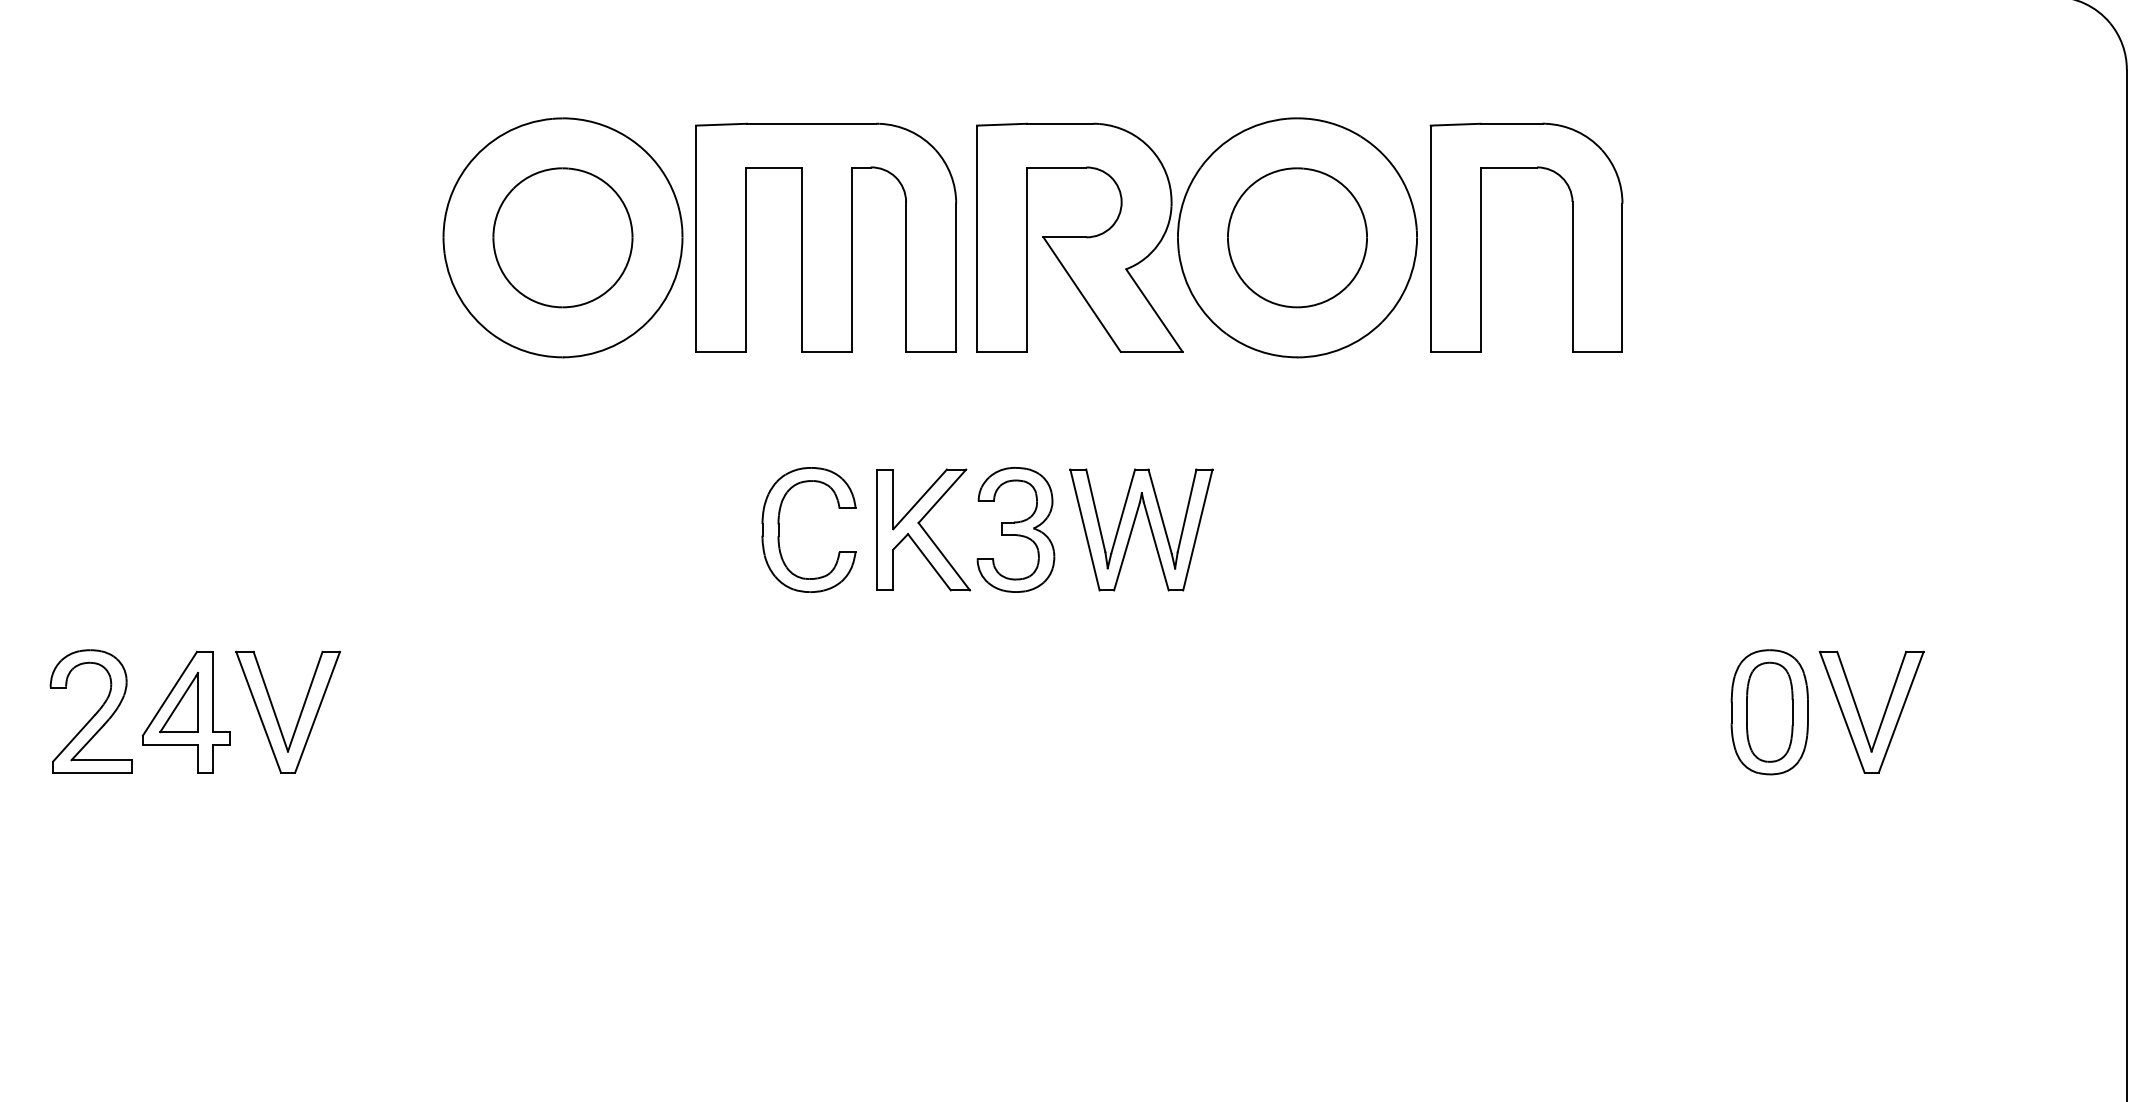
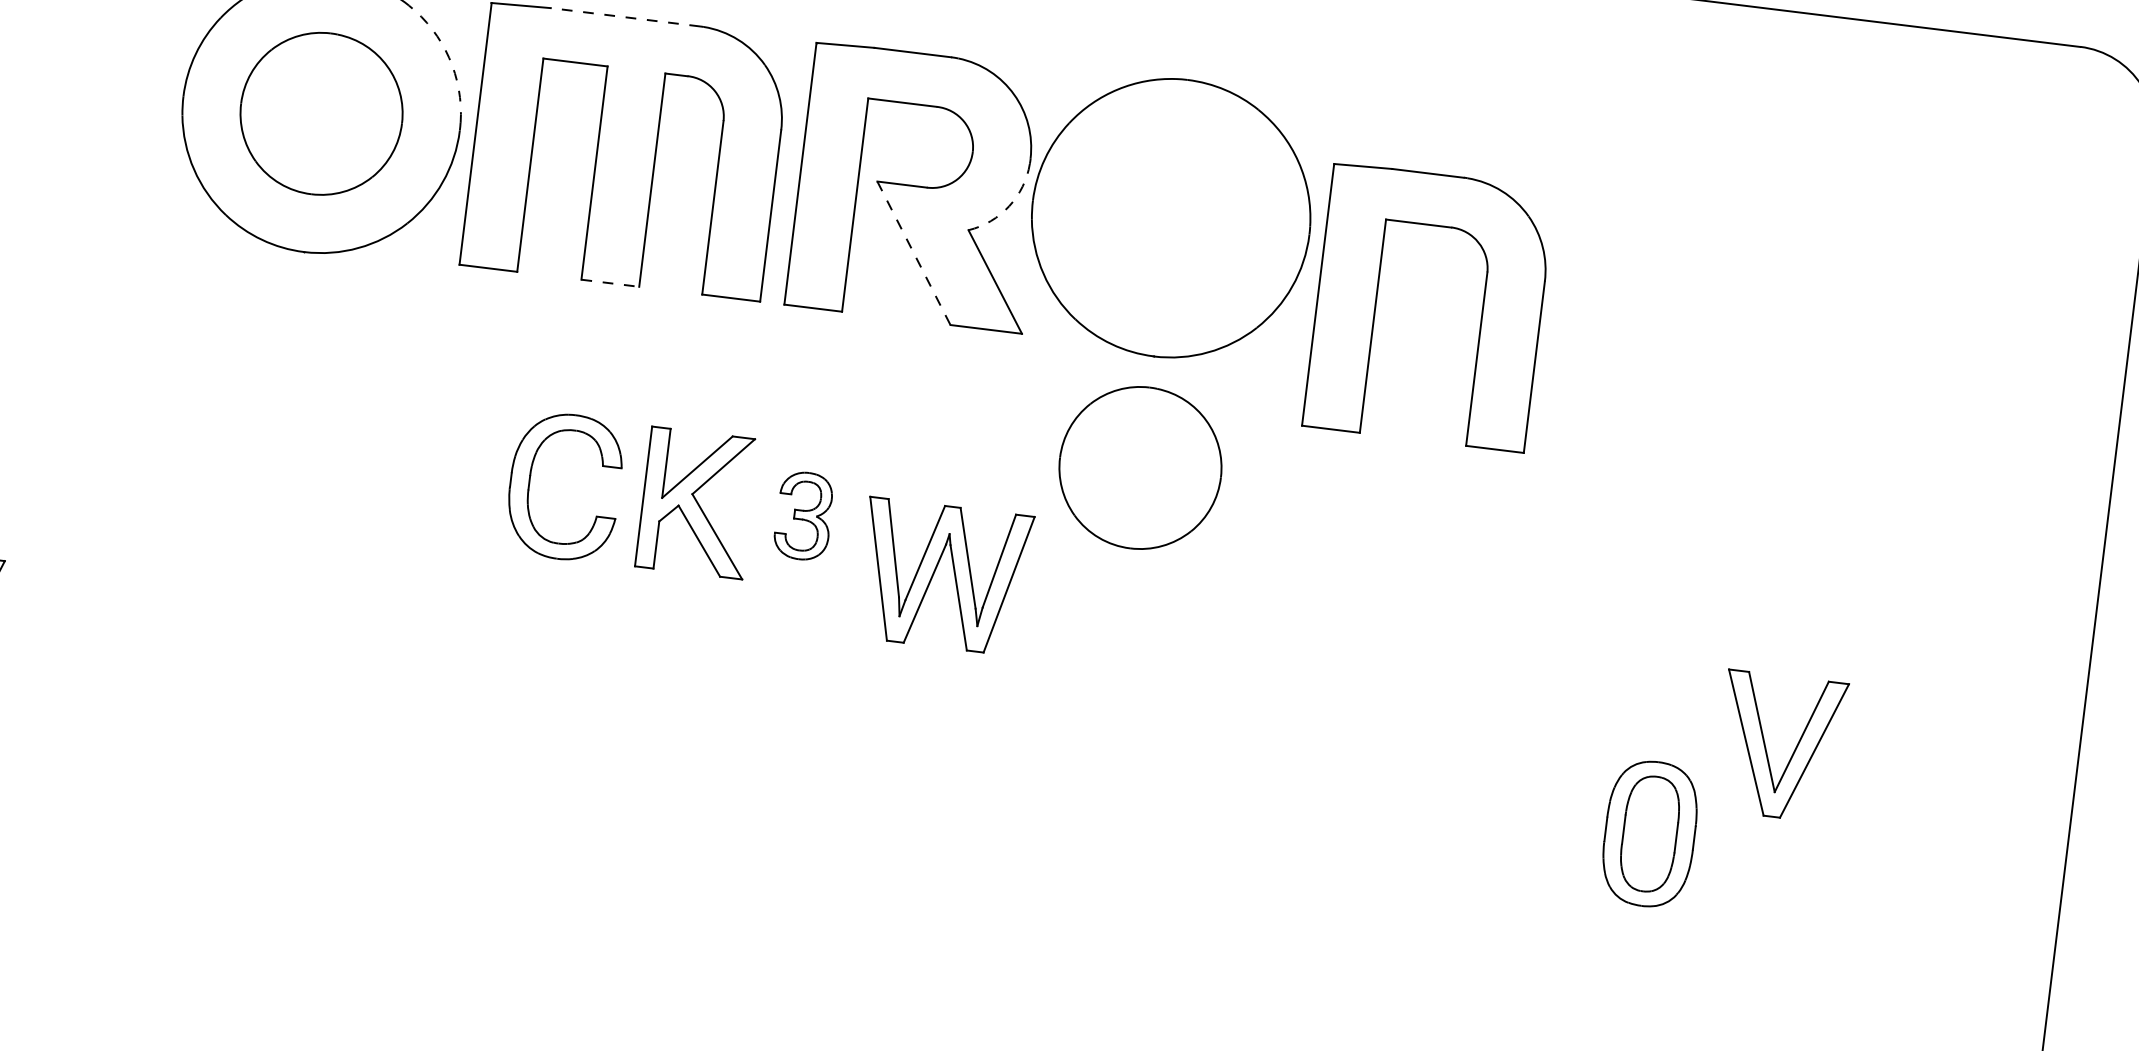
line: (811, 123) -> (625, 16), solid -> dashed
arc: (665, 176) -> (448, 57), solid -> dashed
part: (1297, 237) -> (1140, 467), moved
part: (1481, 237) -> (1377, 300), moved
arc: (1158, 244) -> (1009, 206), solid -> dashed
line: (1082, 295) -> (914, 254), solid -> dashed
line: (826, 351) -> (610, 282), solid -> dashed
part: (1134, 525) -> (936, 570), moved
part: (1015, 529) -> (803, 515), size x0.6
part: (1860, 715) -> (1766, 748), moved

